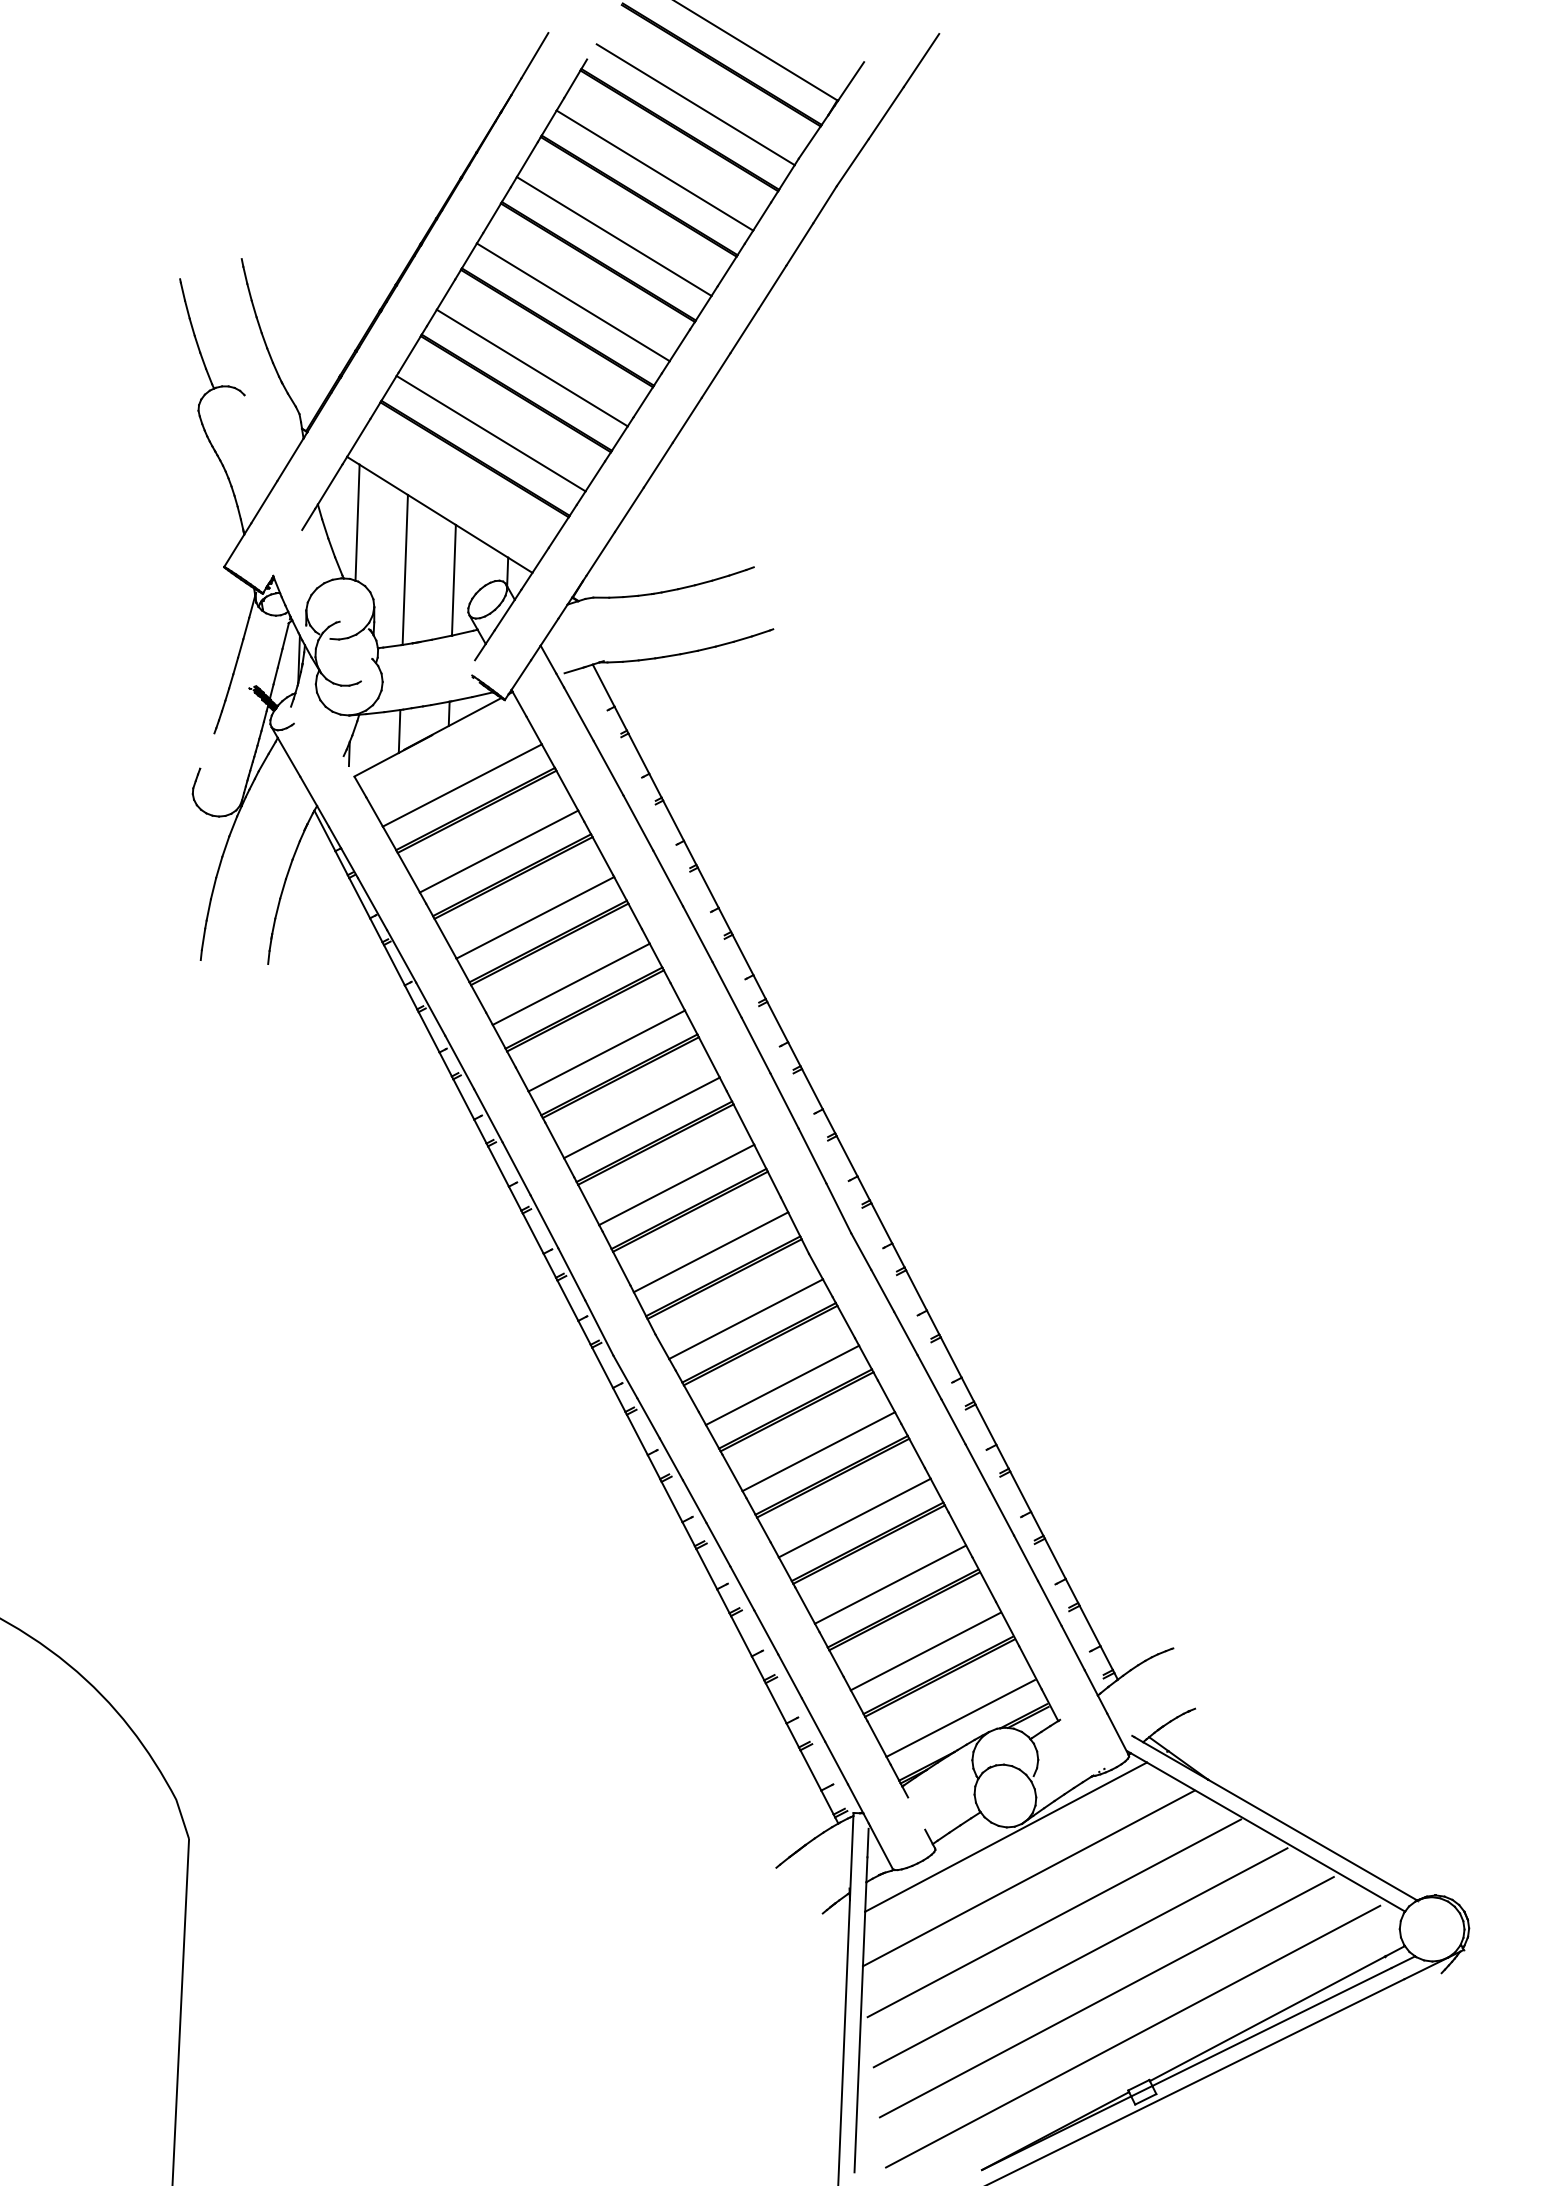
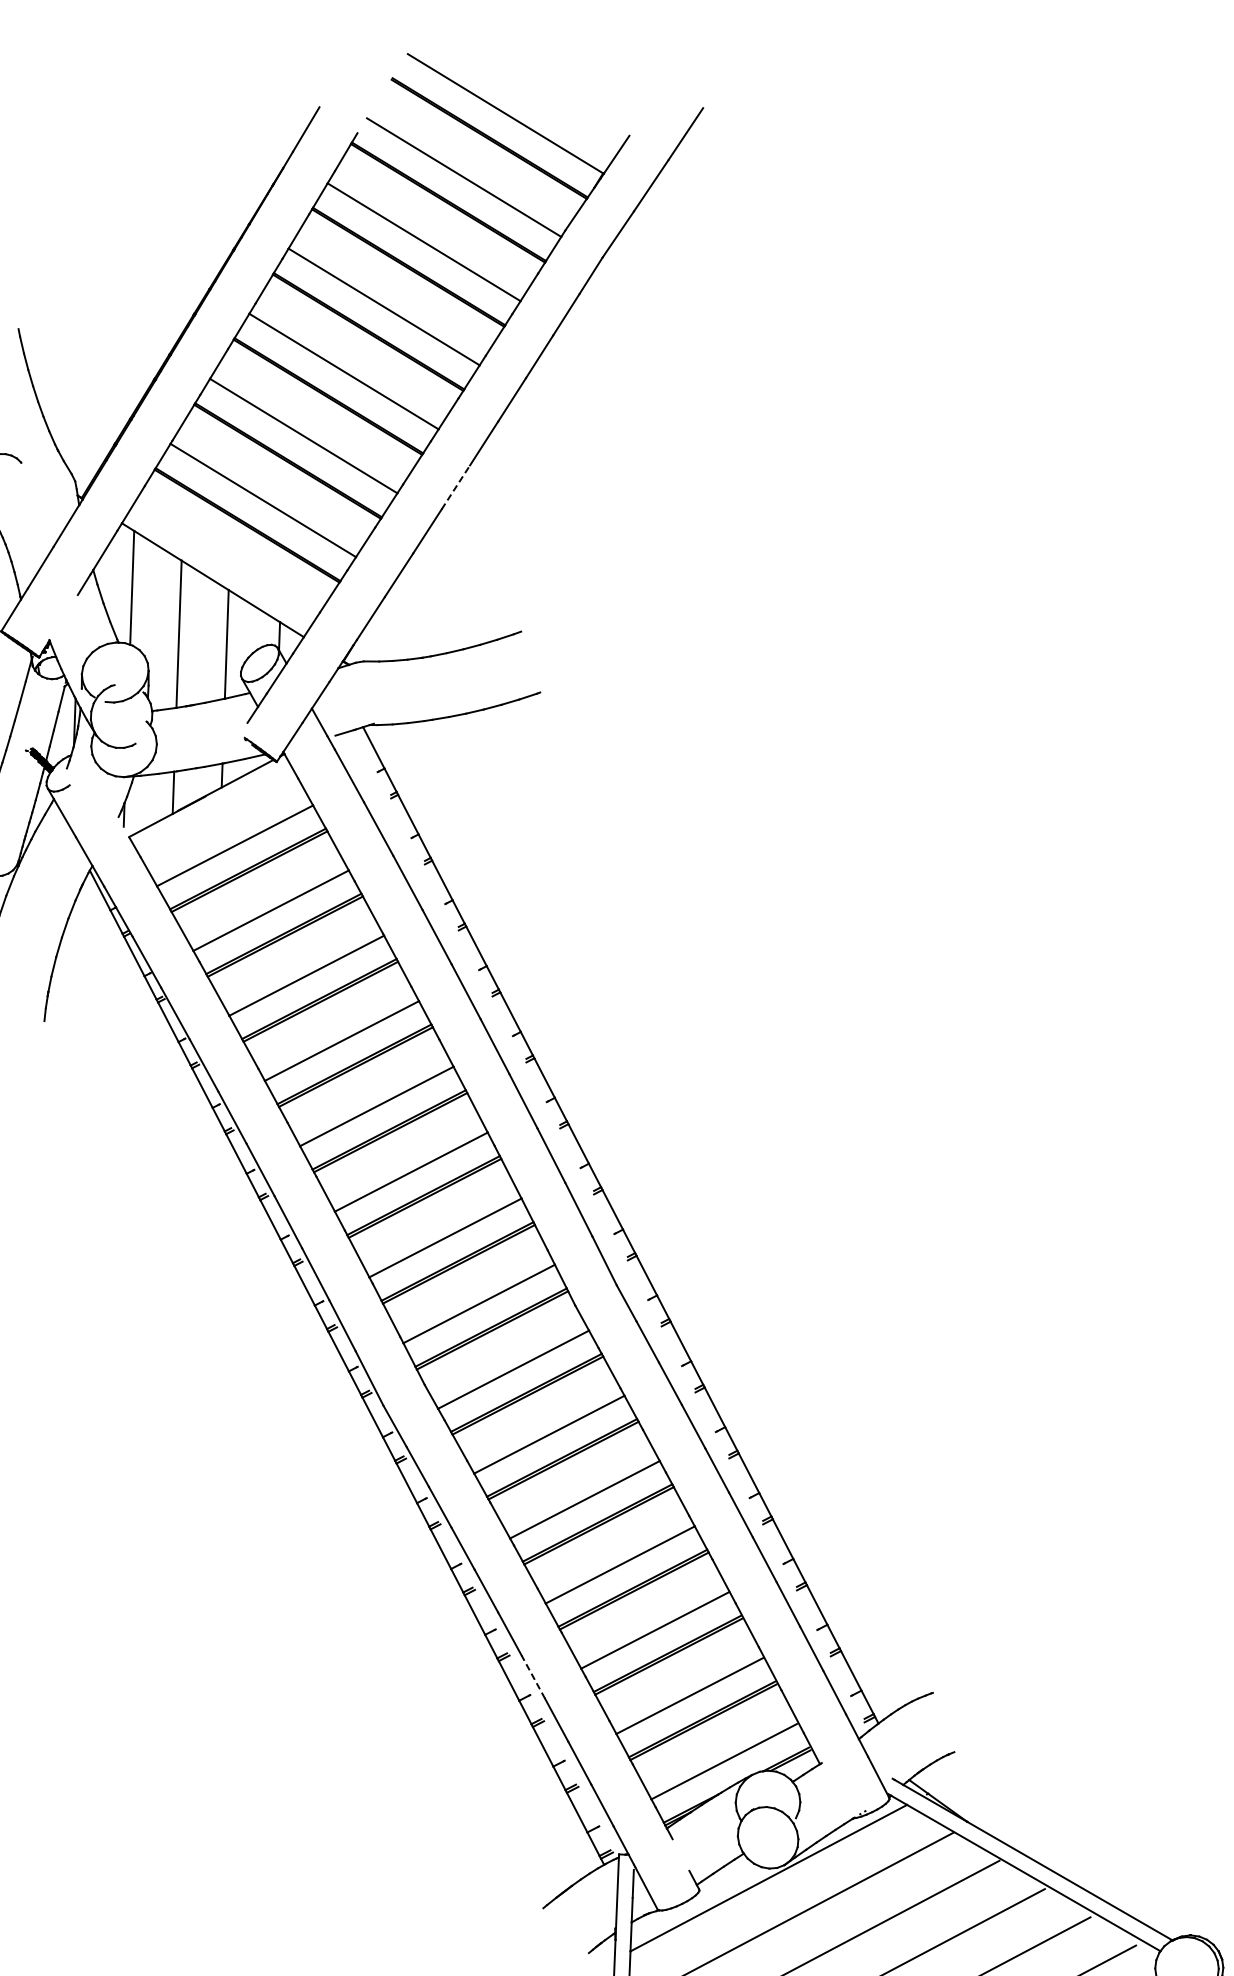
line: (687, 420) -> (456, 487), solid -> dashed
line: (766, 1631) -> (533, 1676), solid -> dashed

